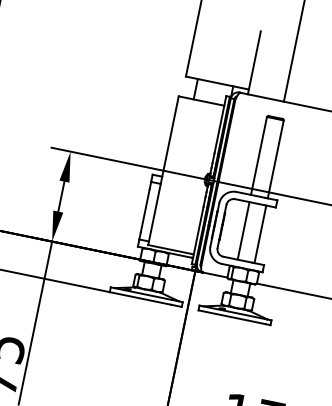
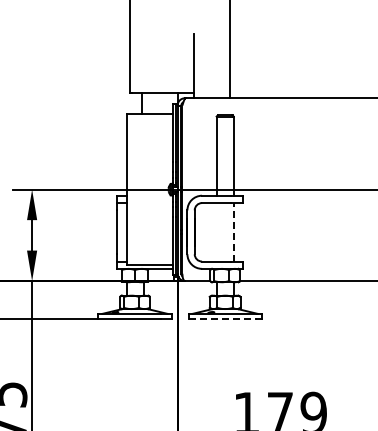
line: (243, 231) -> (216, 232), removed
line: (260, 233) -> (233, 231), solid -> dashed
line: (232, 317) -> (223, 318), solid -> dashed

